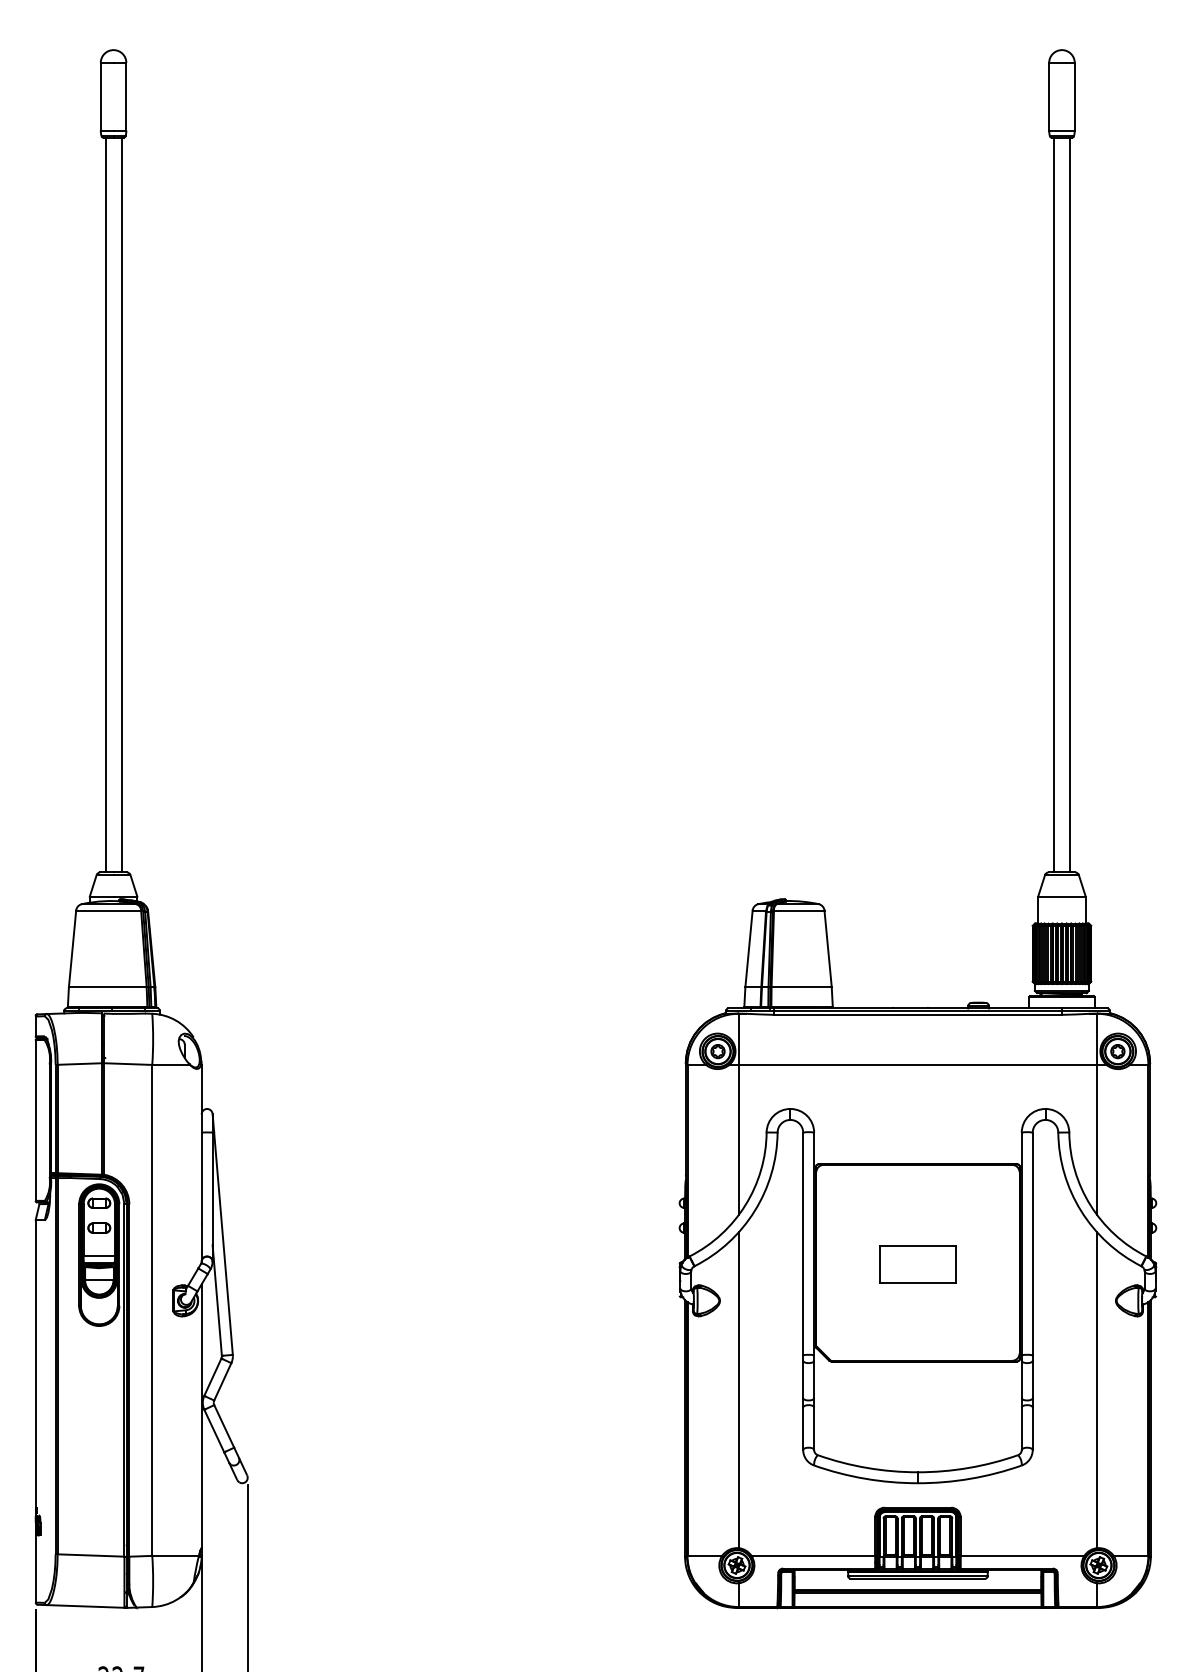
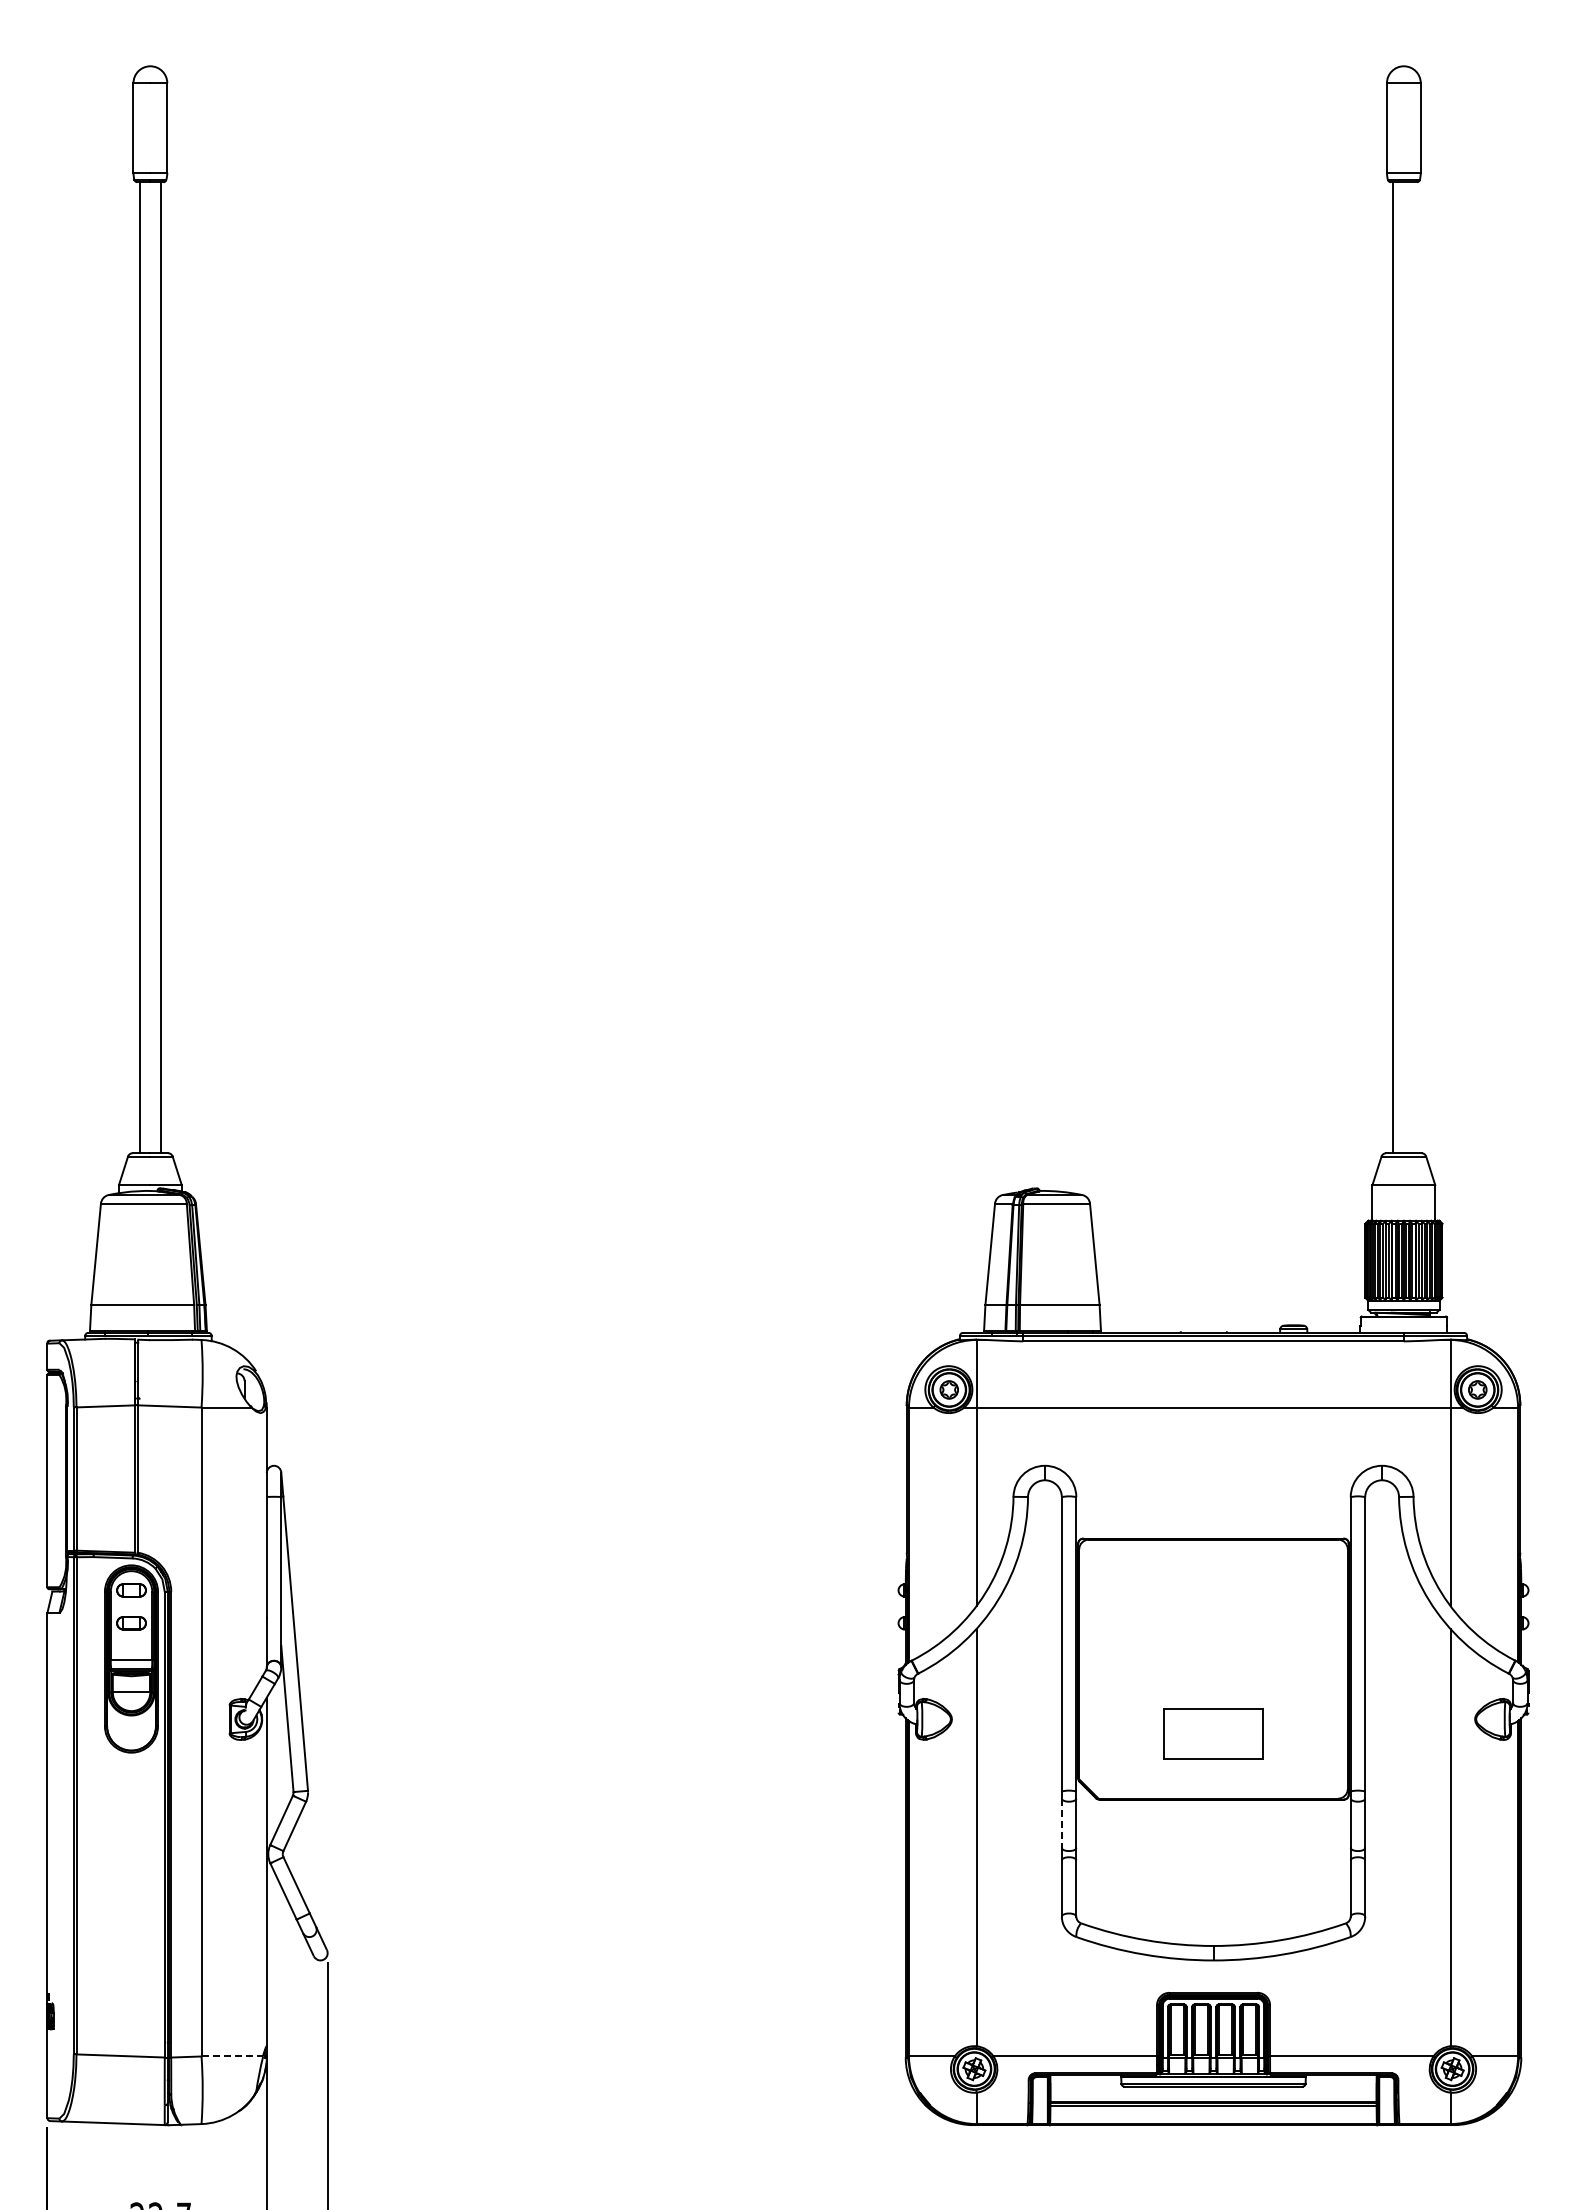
line: (1070, 504) -> (1414, 667), removed
part: (917, 1263) -> (1213, 1733), moved
line: (802, 1379) -> (1061, 1823), solid -> dashed
line: (175, 1555) -> (232, 2056), solid -> dashed

